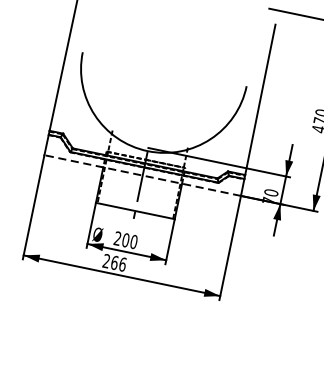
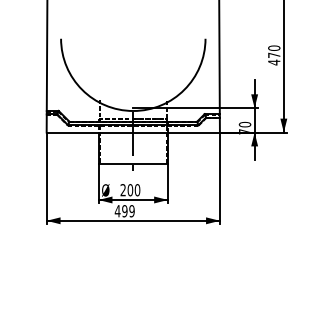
line: (142, 175) -> (133, 132), dashed -> solid
text: (114, 263) -> (124, 211), 266 -> 499

